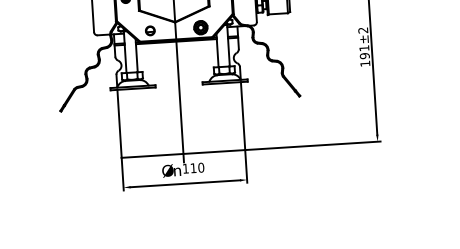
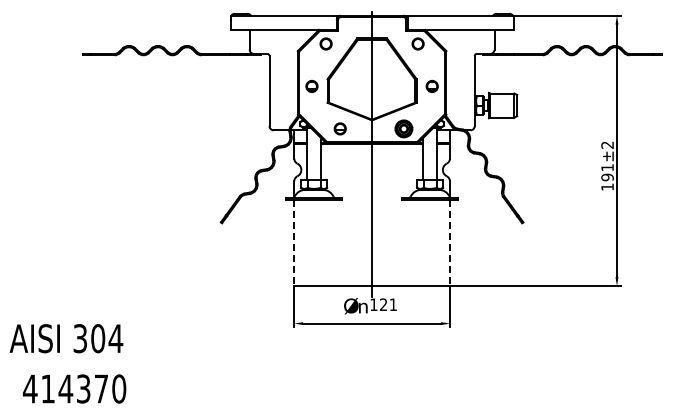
line: (242, 116) -> (449, 243), solid -> dashed
line: (119, 124) -> (294, 243), solid -> dashed
text: (197, 167) -> (388, 304), 110 -> 121

